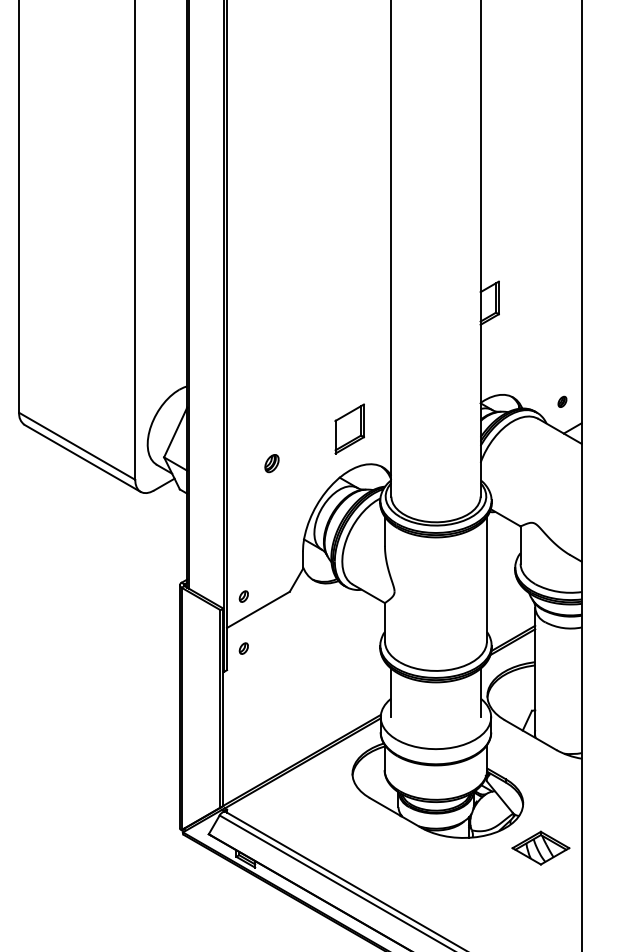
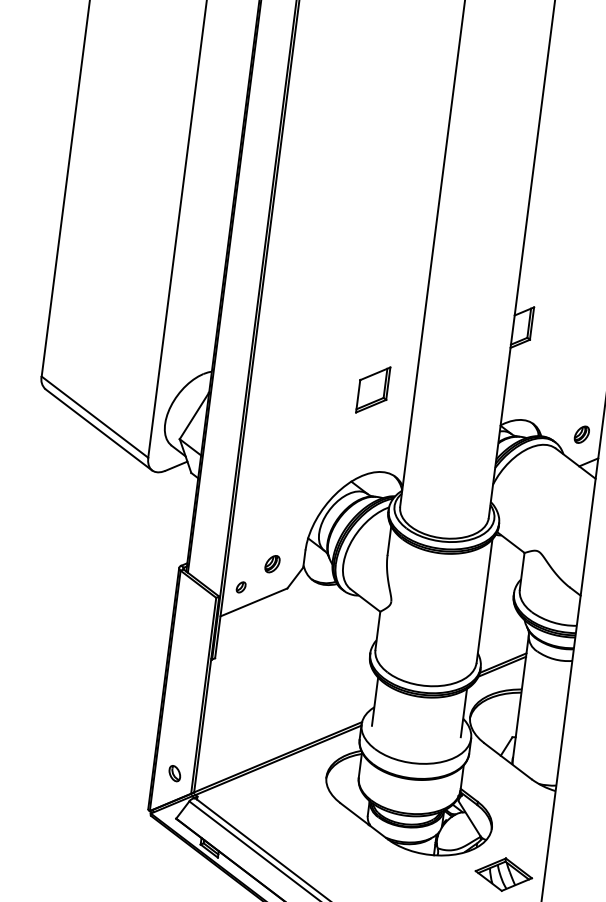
part: (562, 401) -> (582, 434), size x1.67
part: (349, 428) -> (373, 389), moved
part: (271, 463) -> (272, 564), moved
part: (243, 648) -> (234, 638), removed
part: (201, 789) -> (174, 773), added

